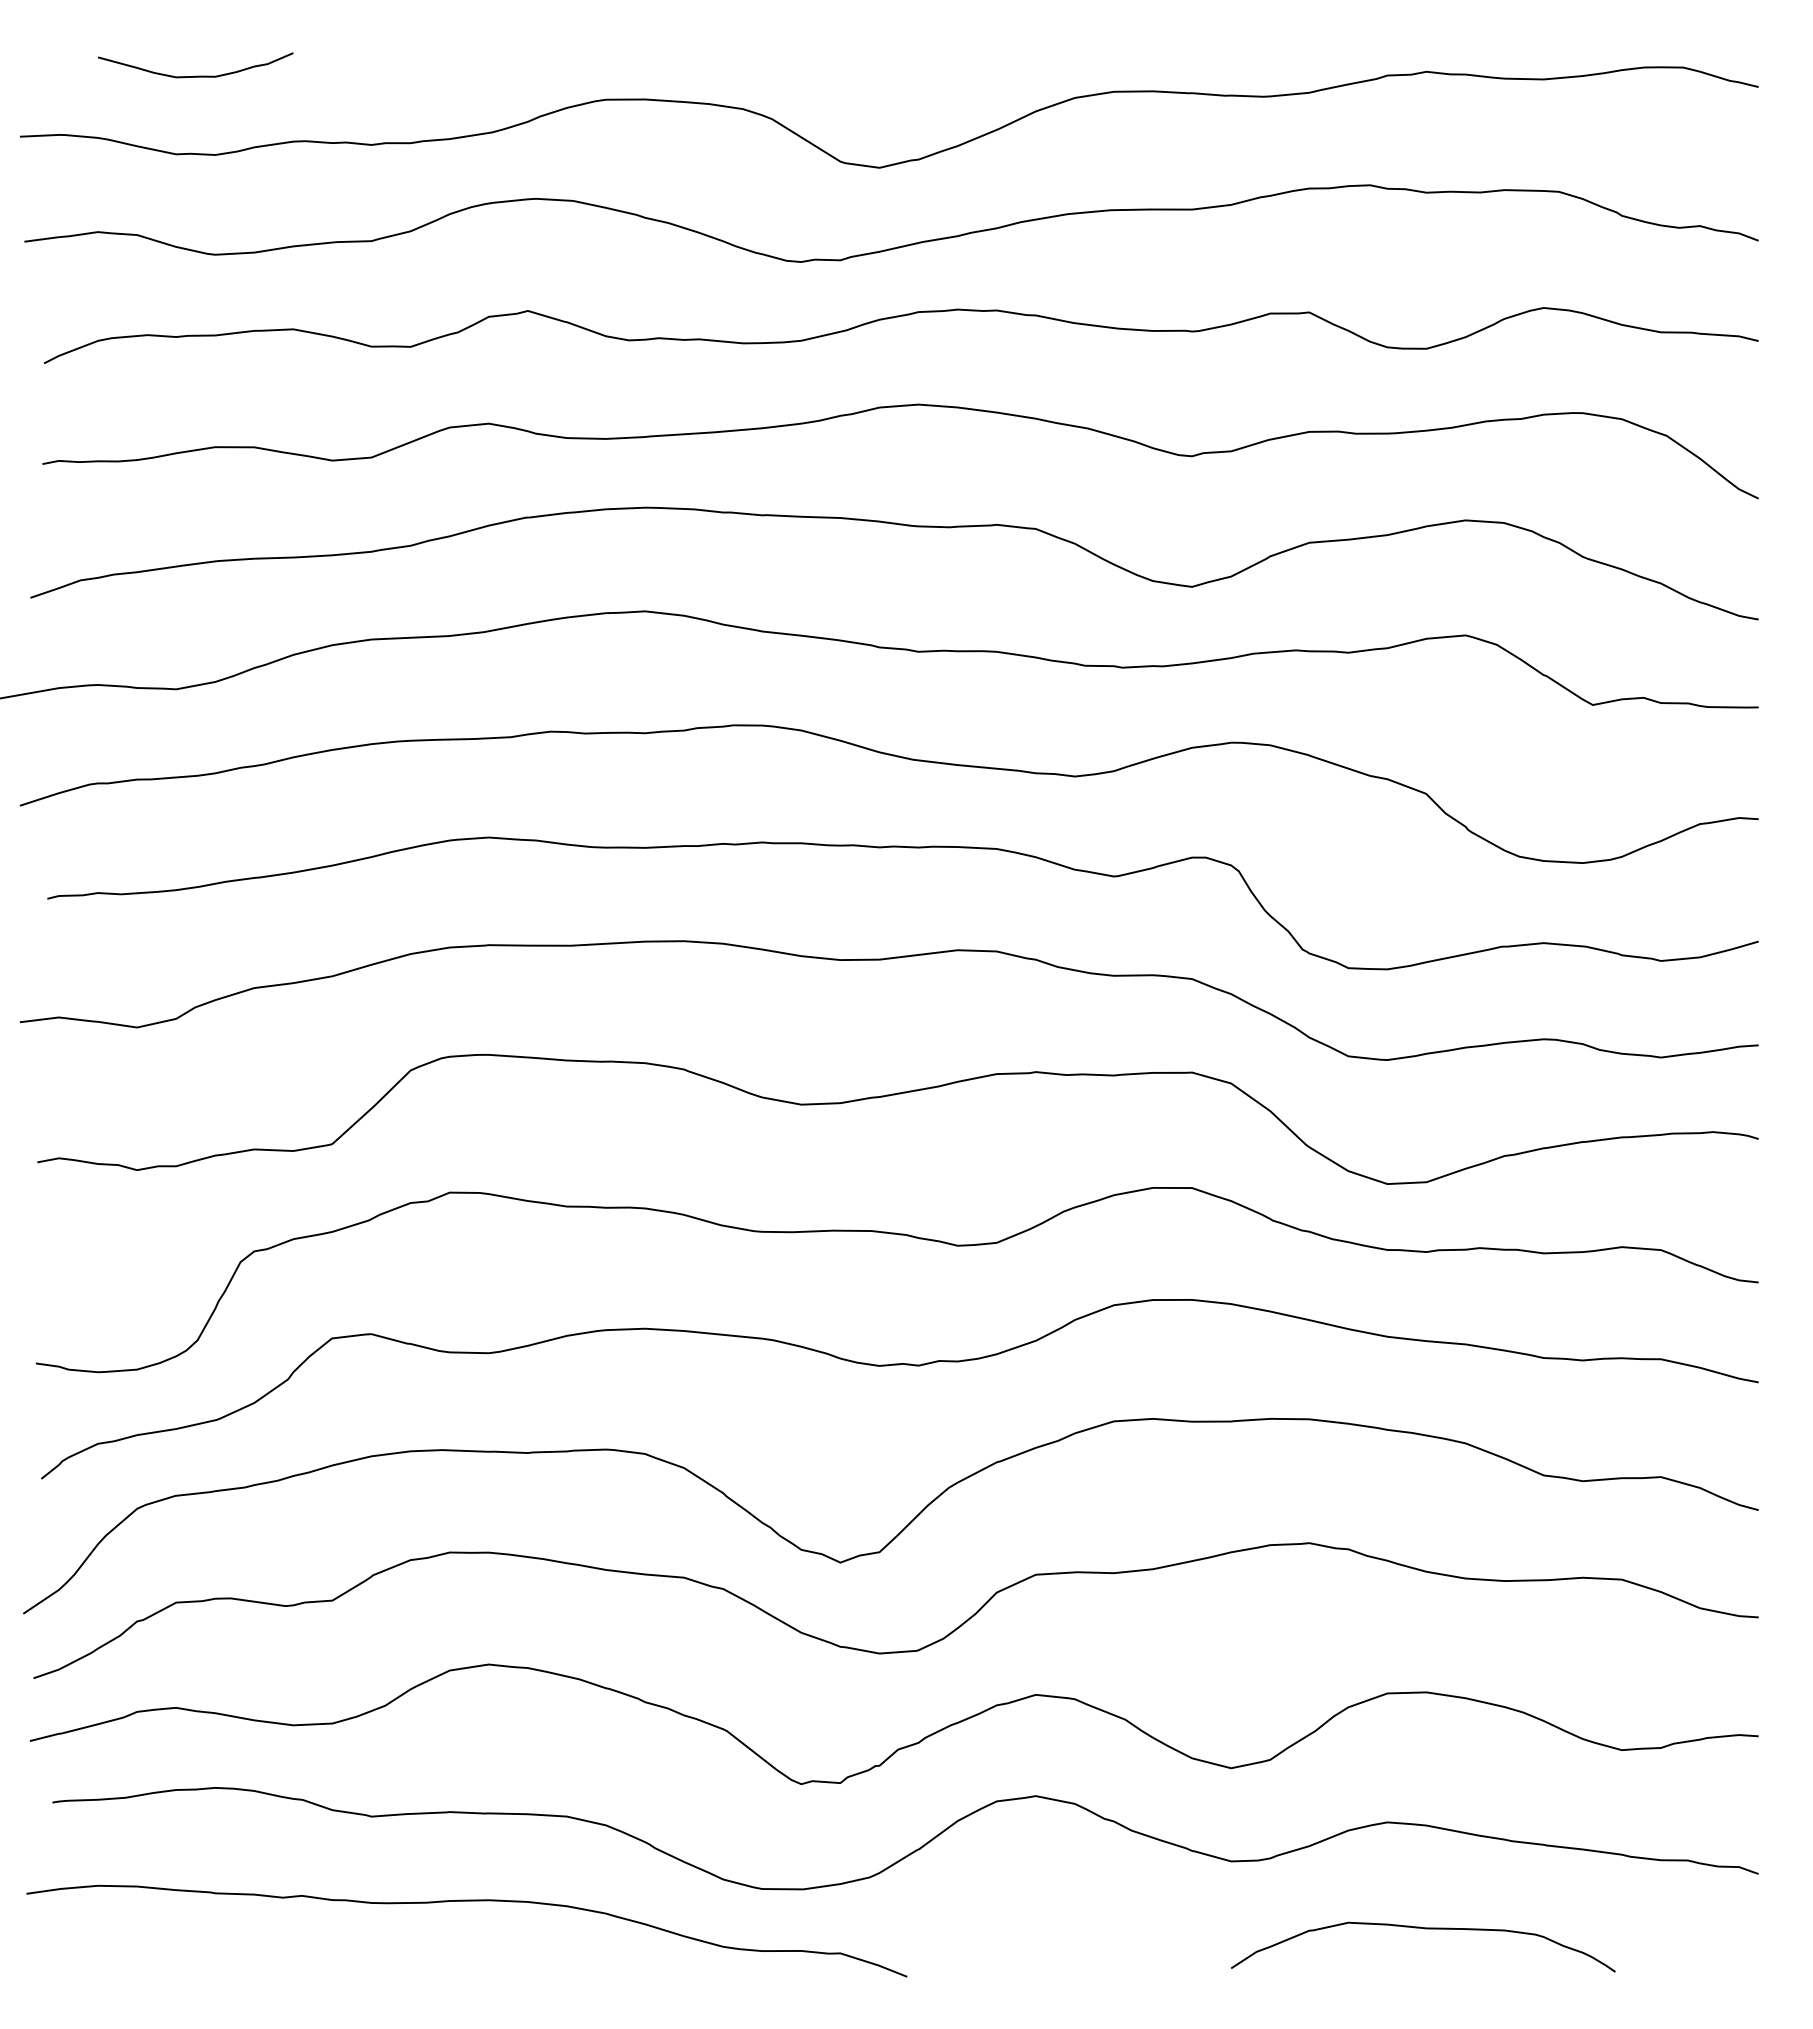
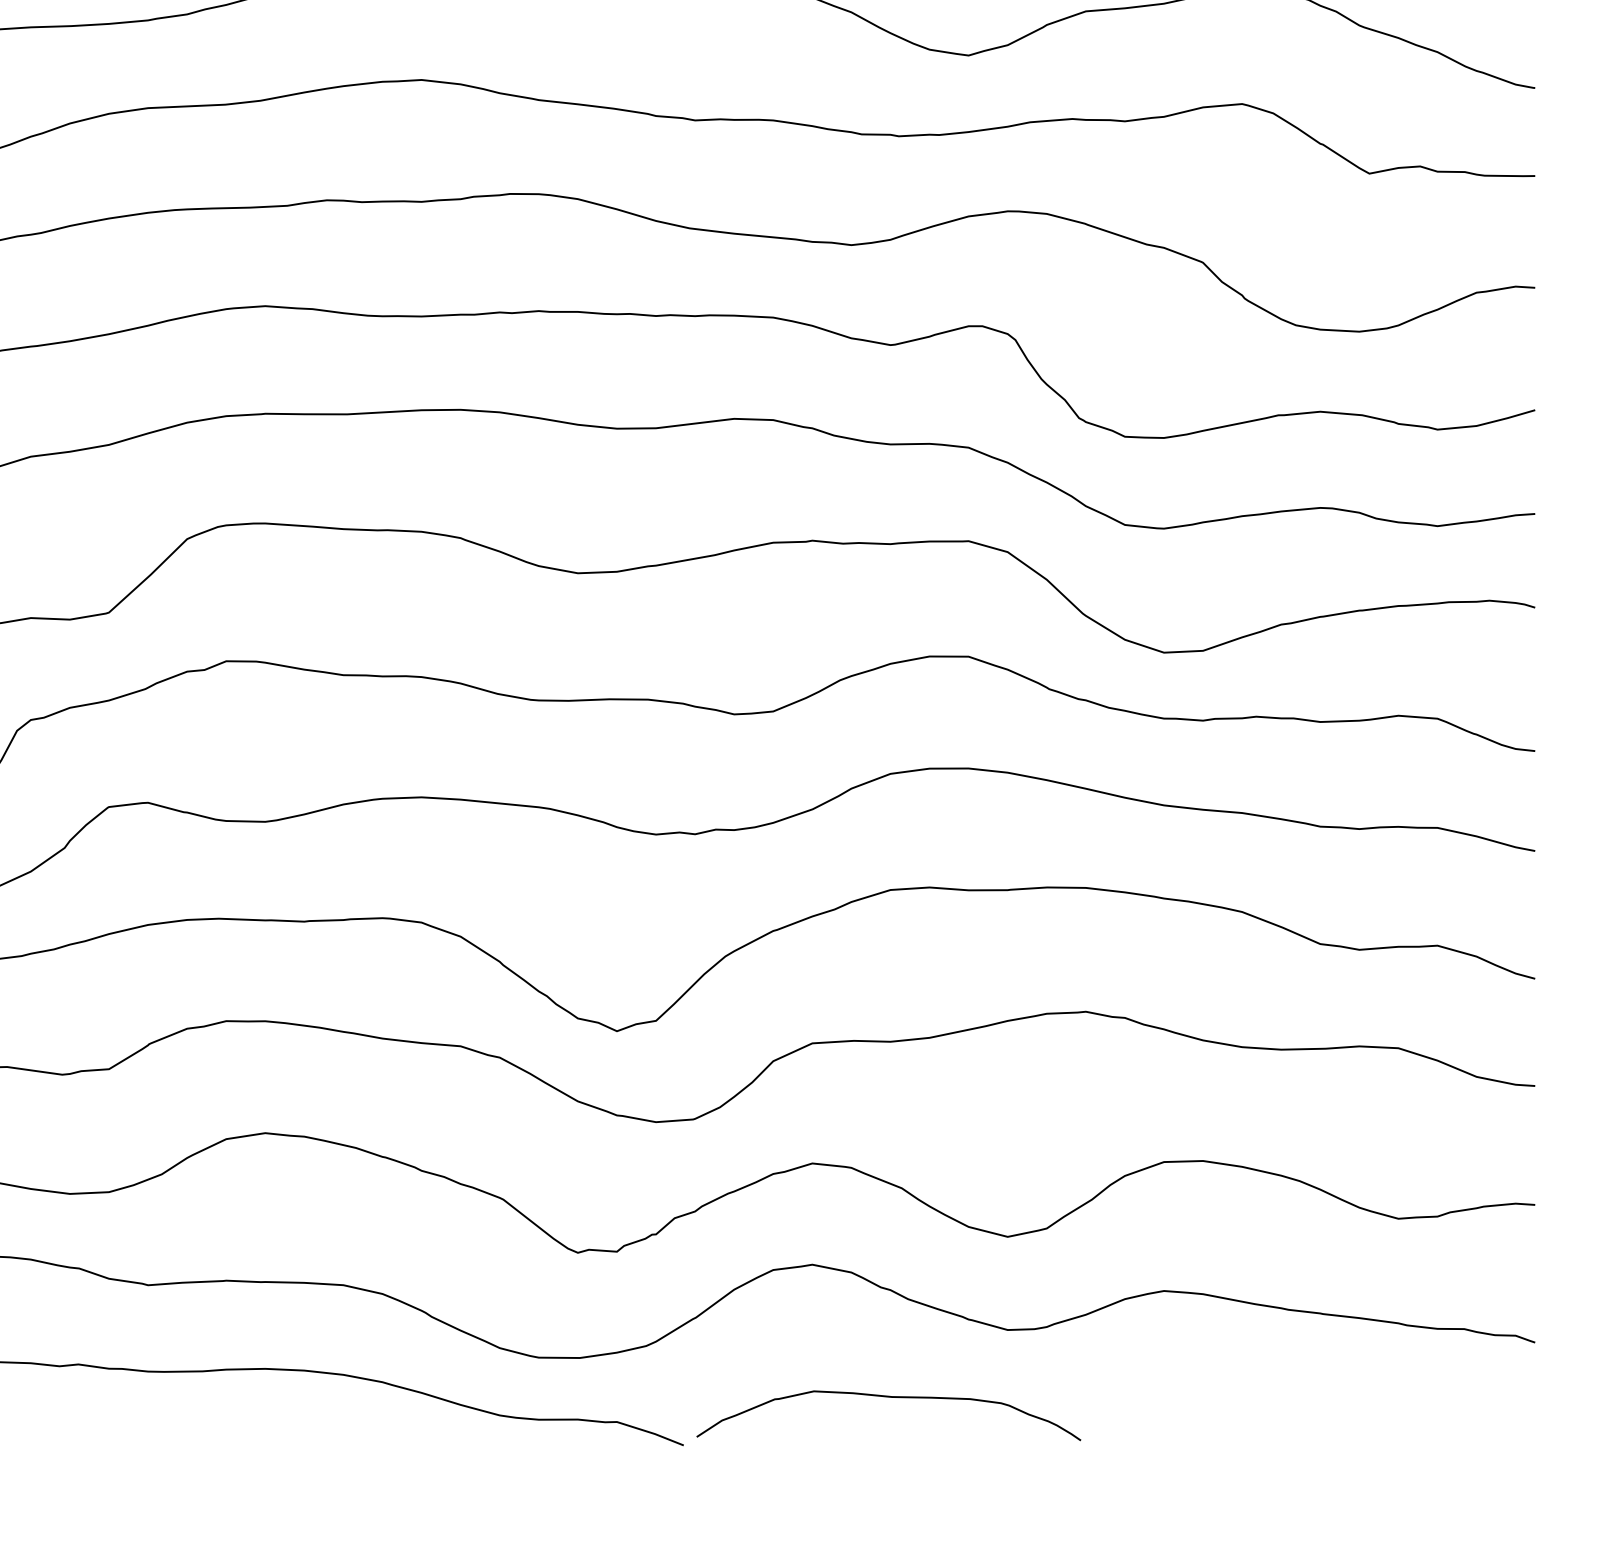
curve: (1424, 1929) -> (890, 1398), moved

